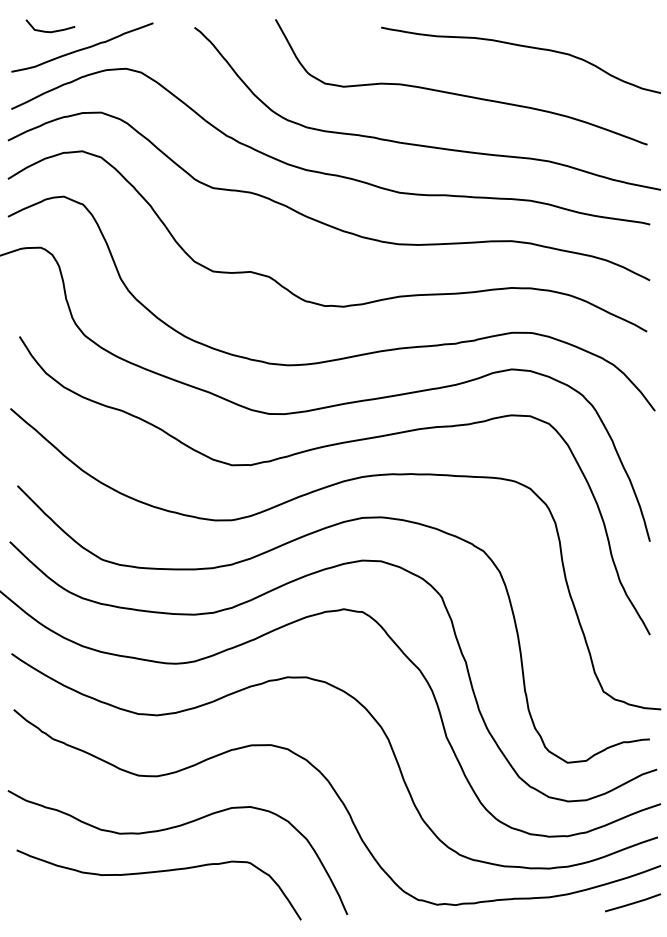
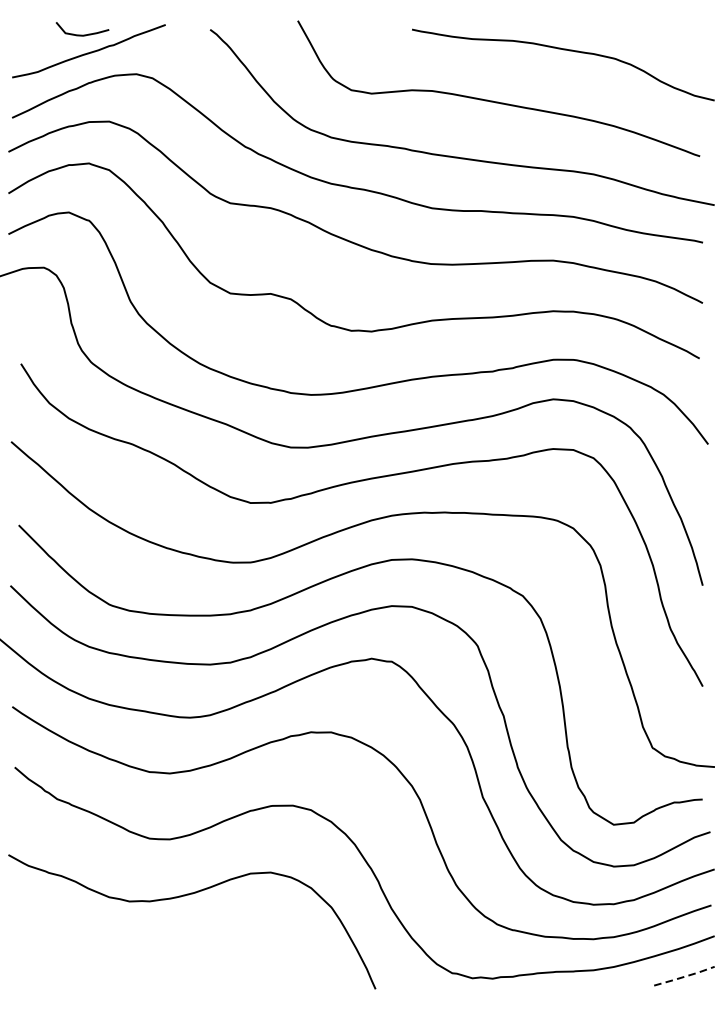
curve: (53, 30) -> (85, 33), moved
curve: (158, 872) -> (171, 943), removed
line: (633, 903) -> (684, 976), solid -> dashed

